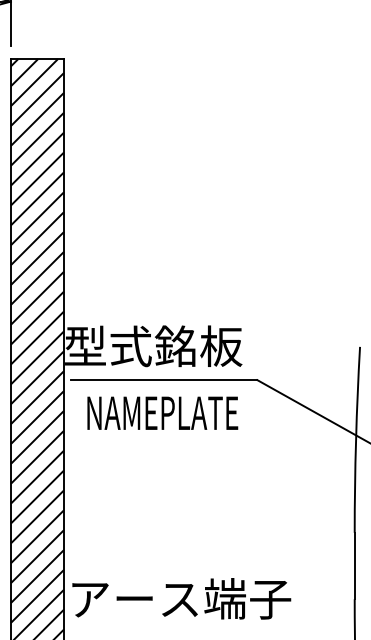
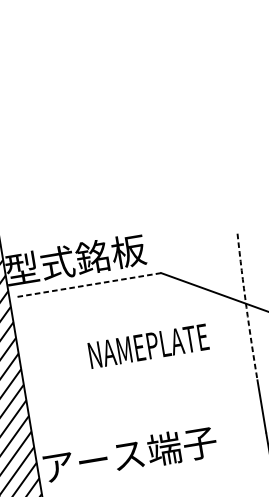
line: (164, 380) -> (88, 285), solid -> dashed
text: (162, 412) -> (148, 345), moved
arc: (356, 439) -> (246, 306), solid -> dashed

